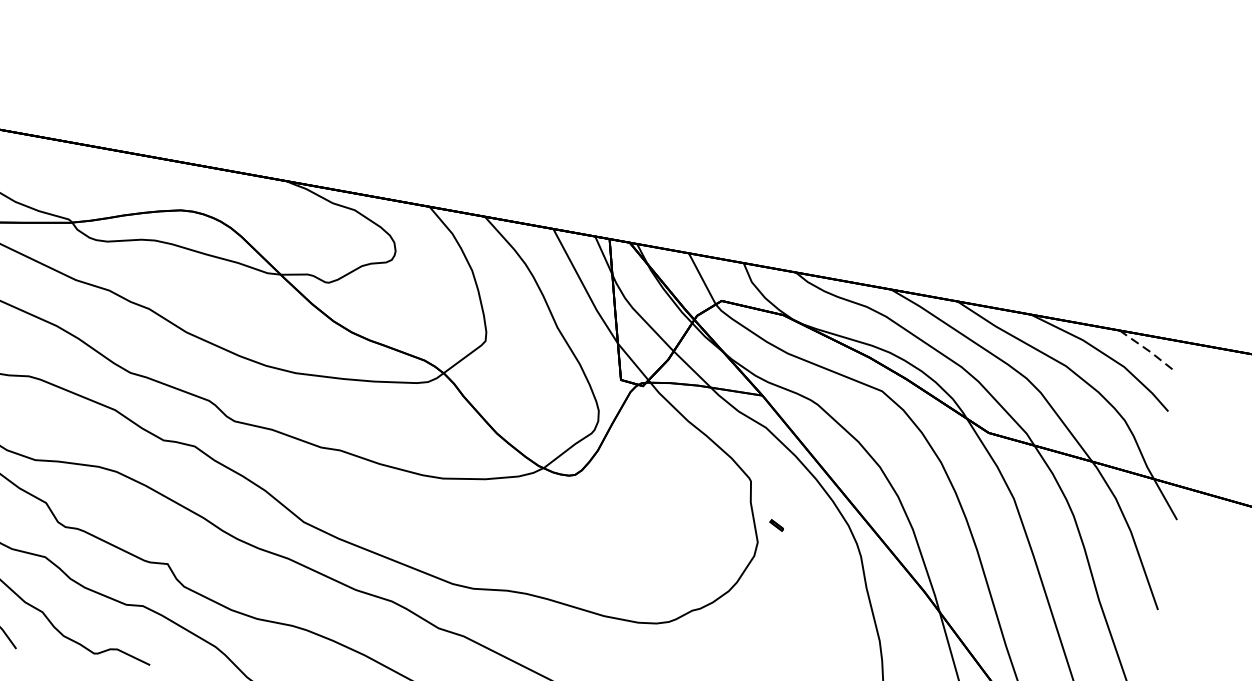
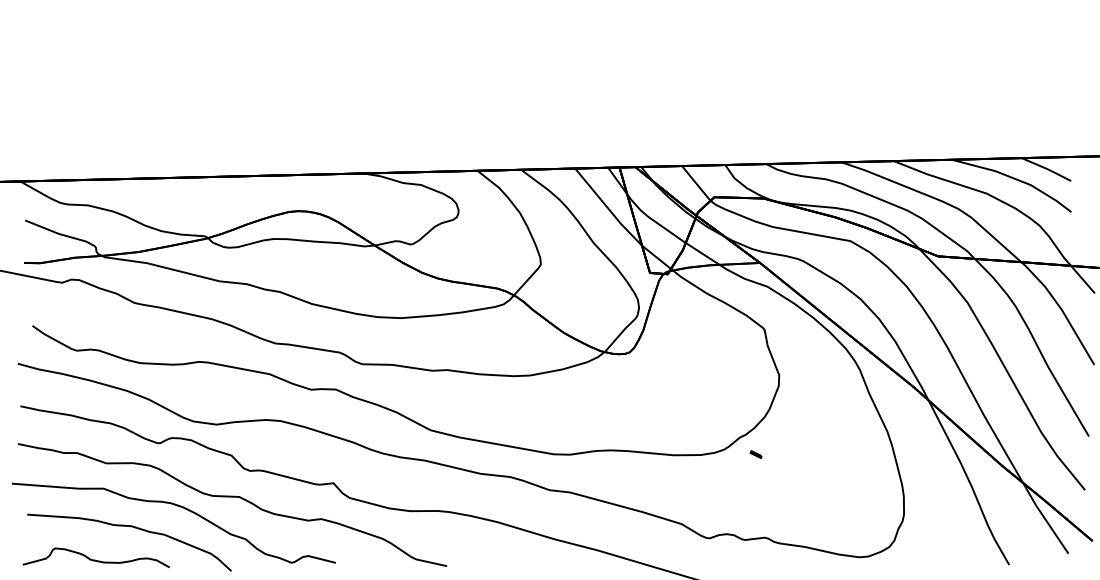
line: (1148, 349) -> (1046, 168), dashed -> solid
part: (776, 525) -> (755, 454), moved

